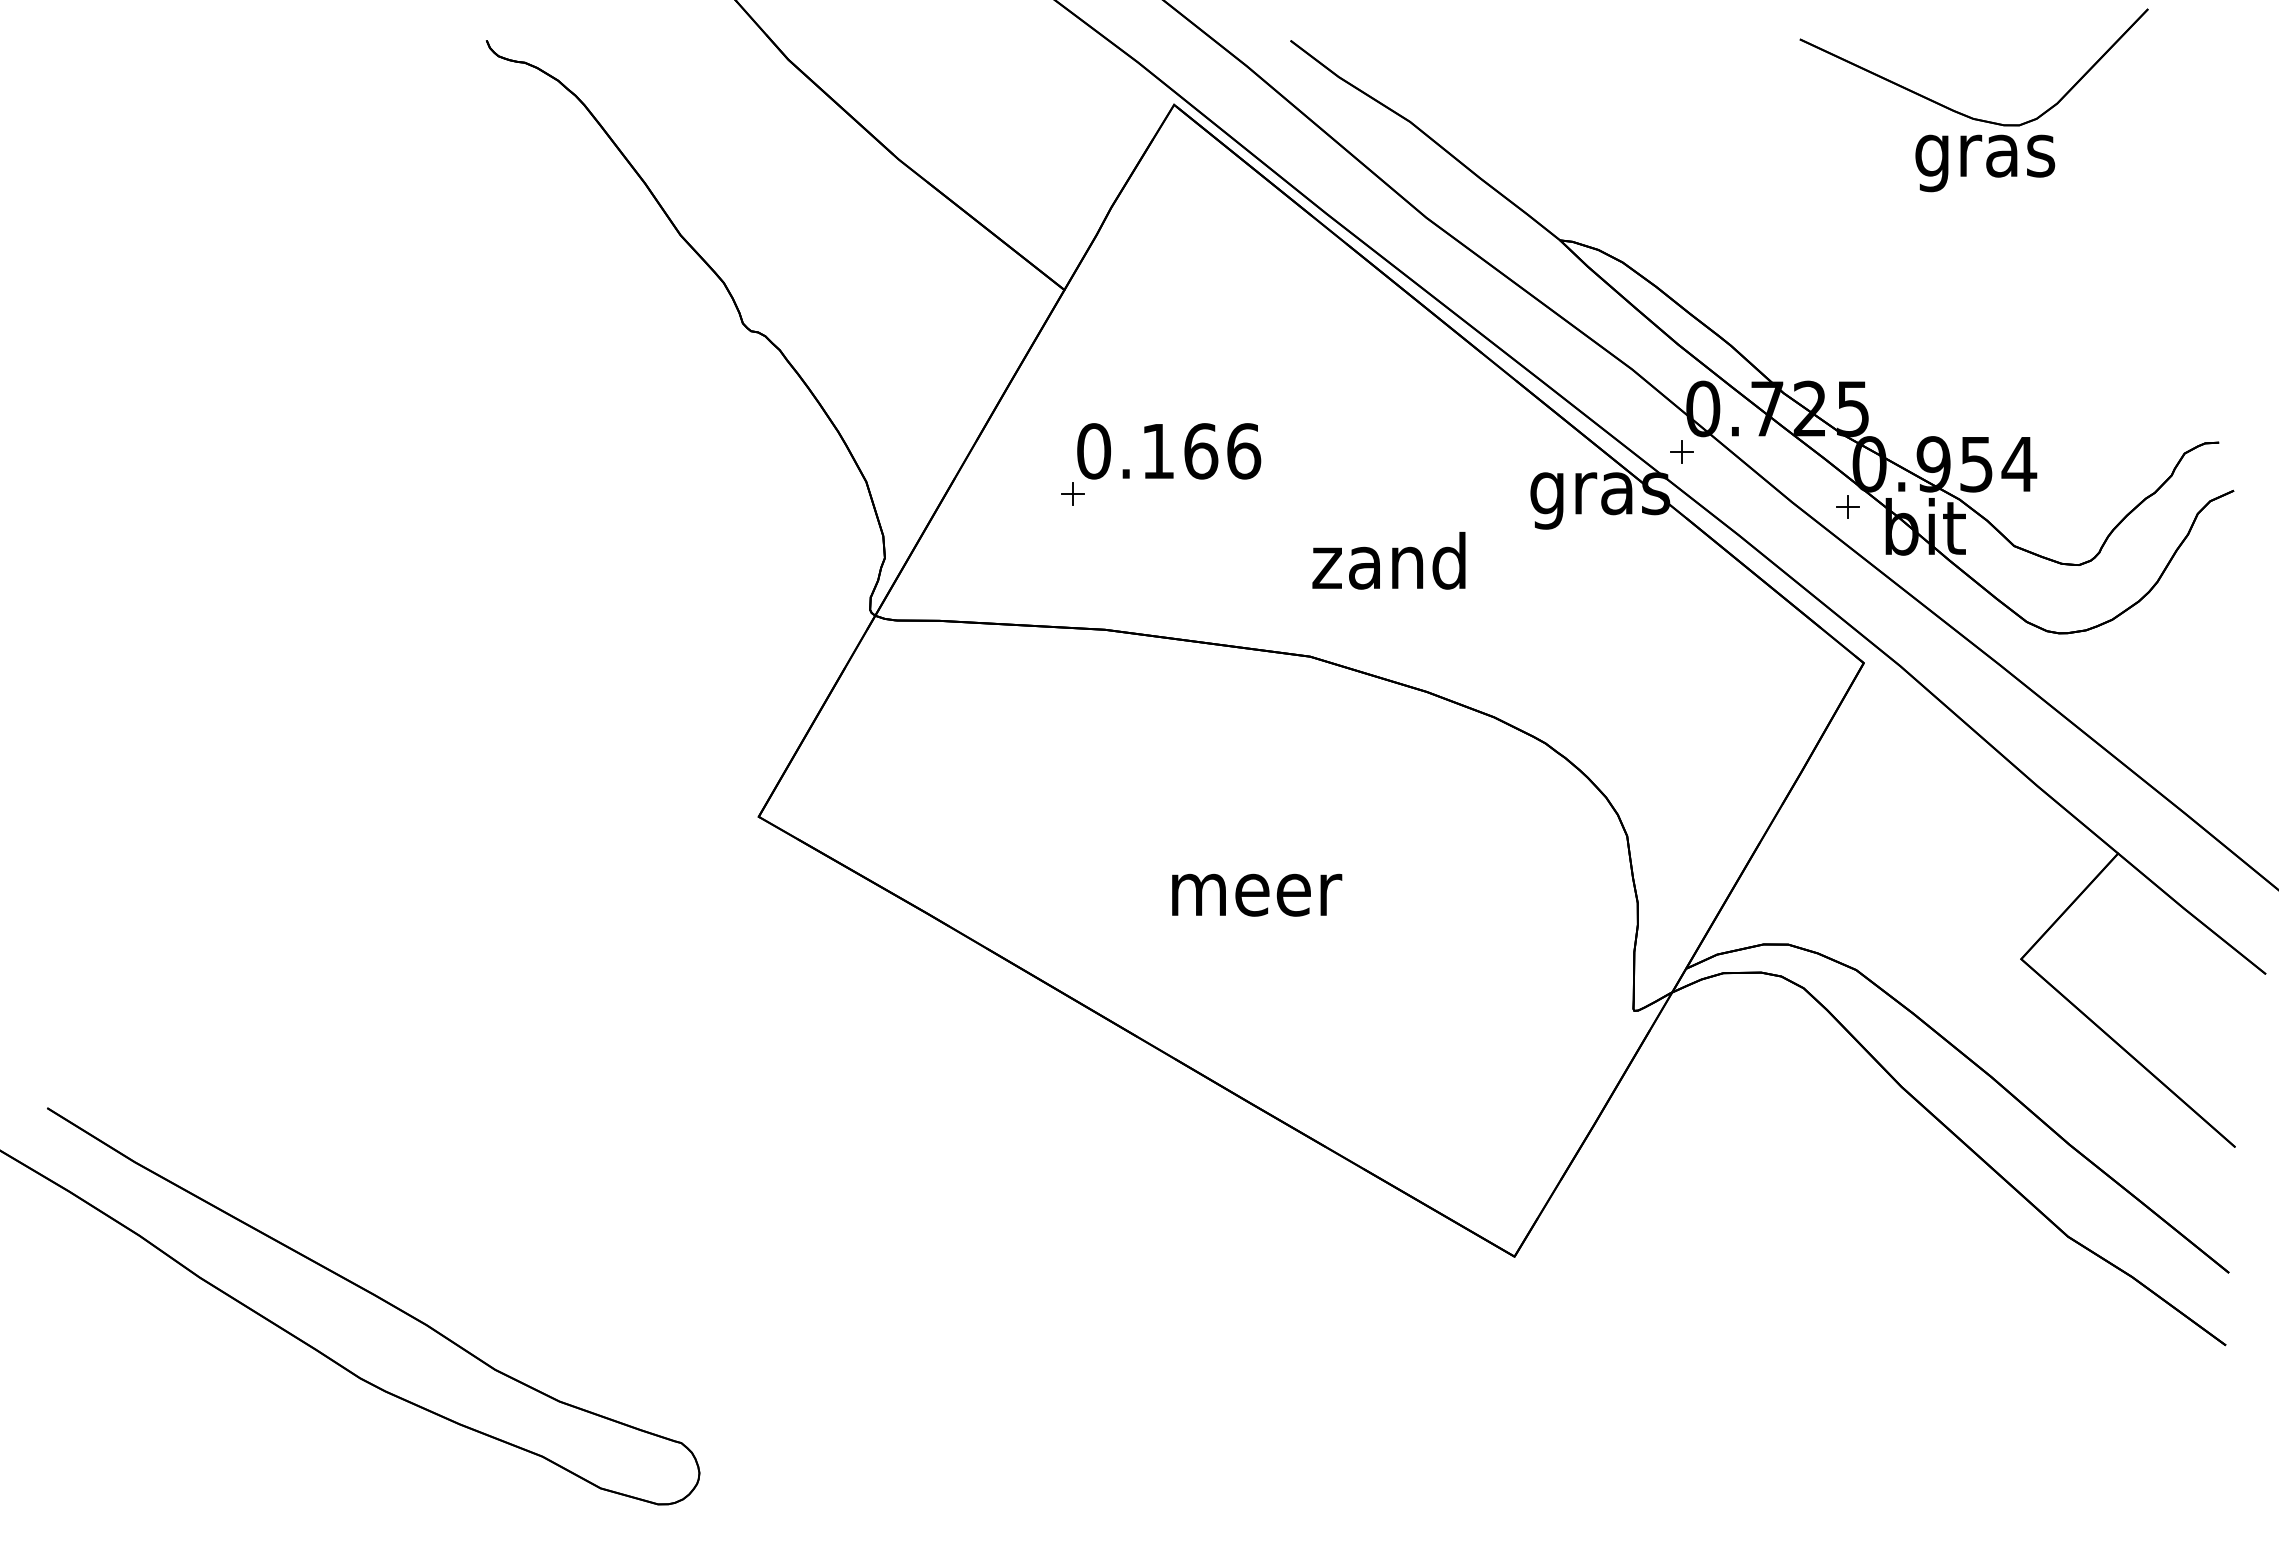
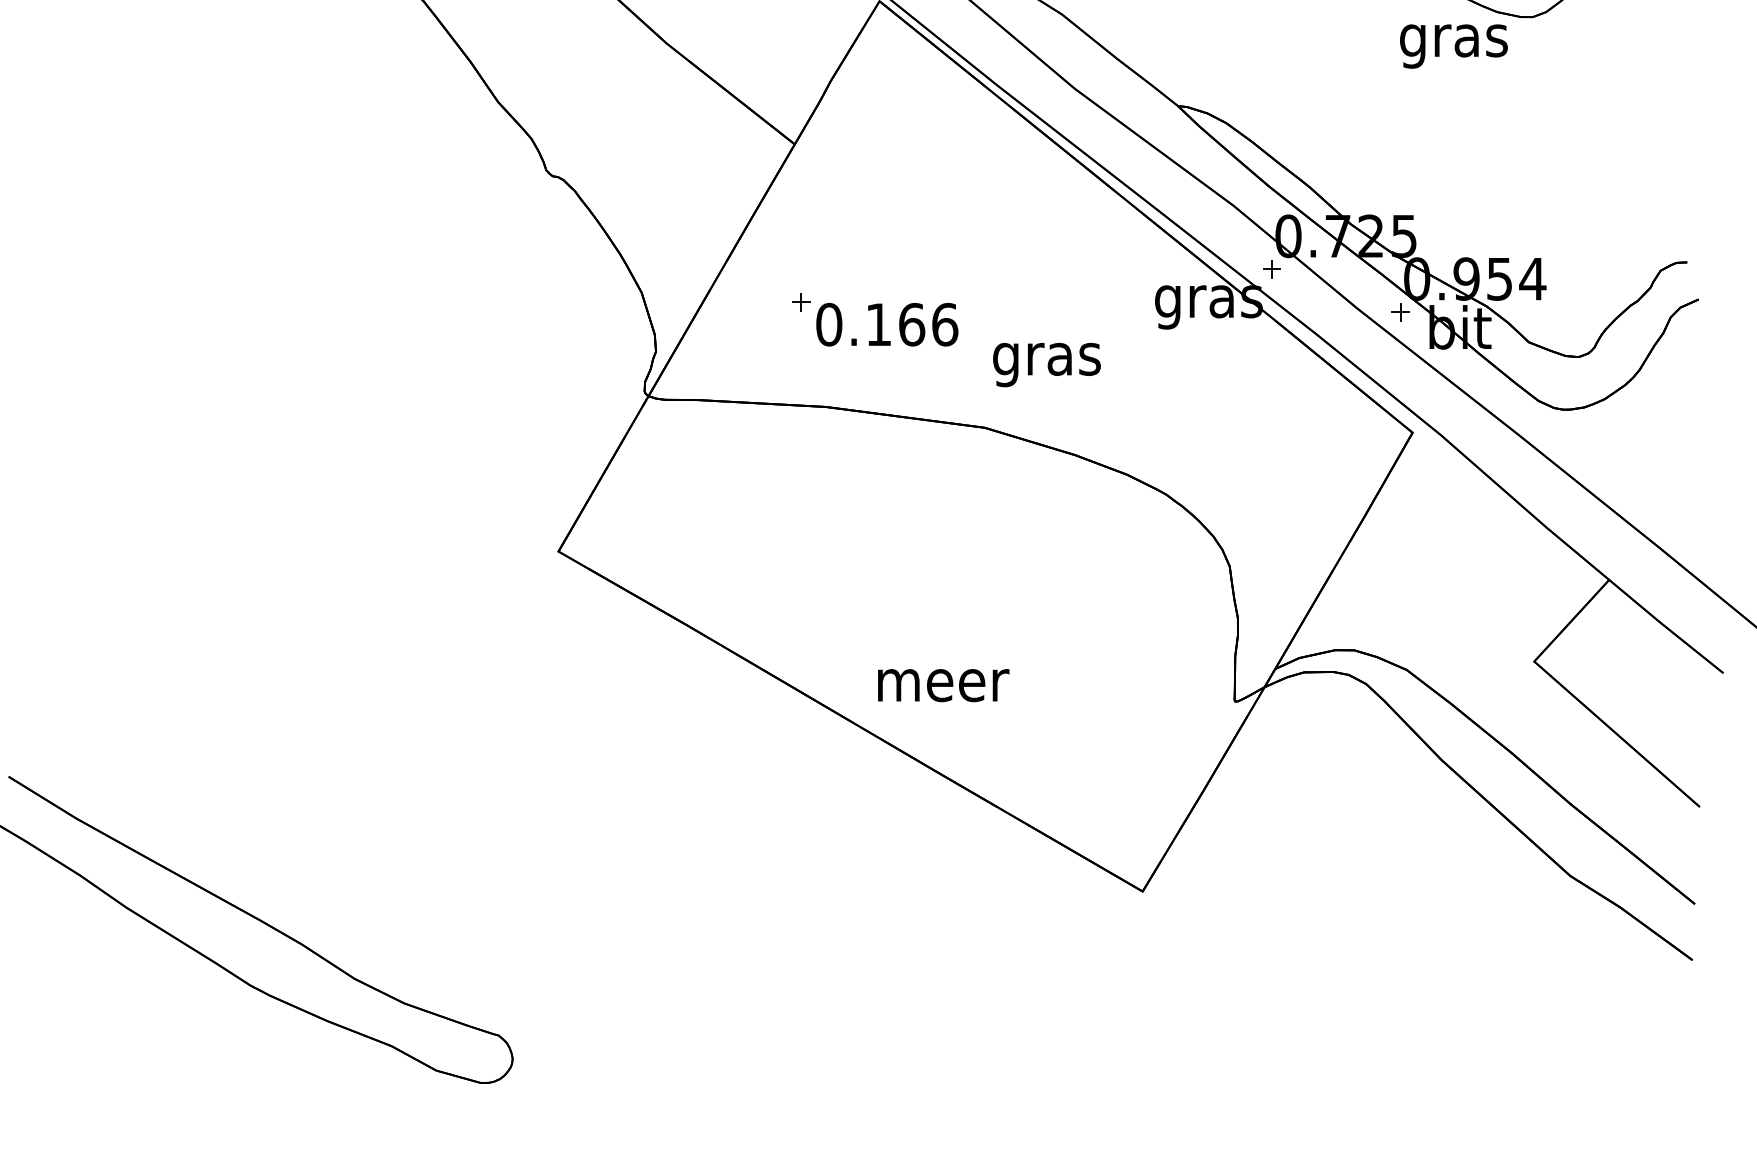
text: (1985, 163) -> (1454, 46), moved
text: (1169, 451) -> (887, 324), moved
text: (1388, 567) -> (1045, 358), zand -> gras
text: (1257, 894) -> (944, 685), moved

